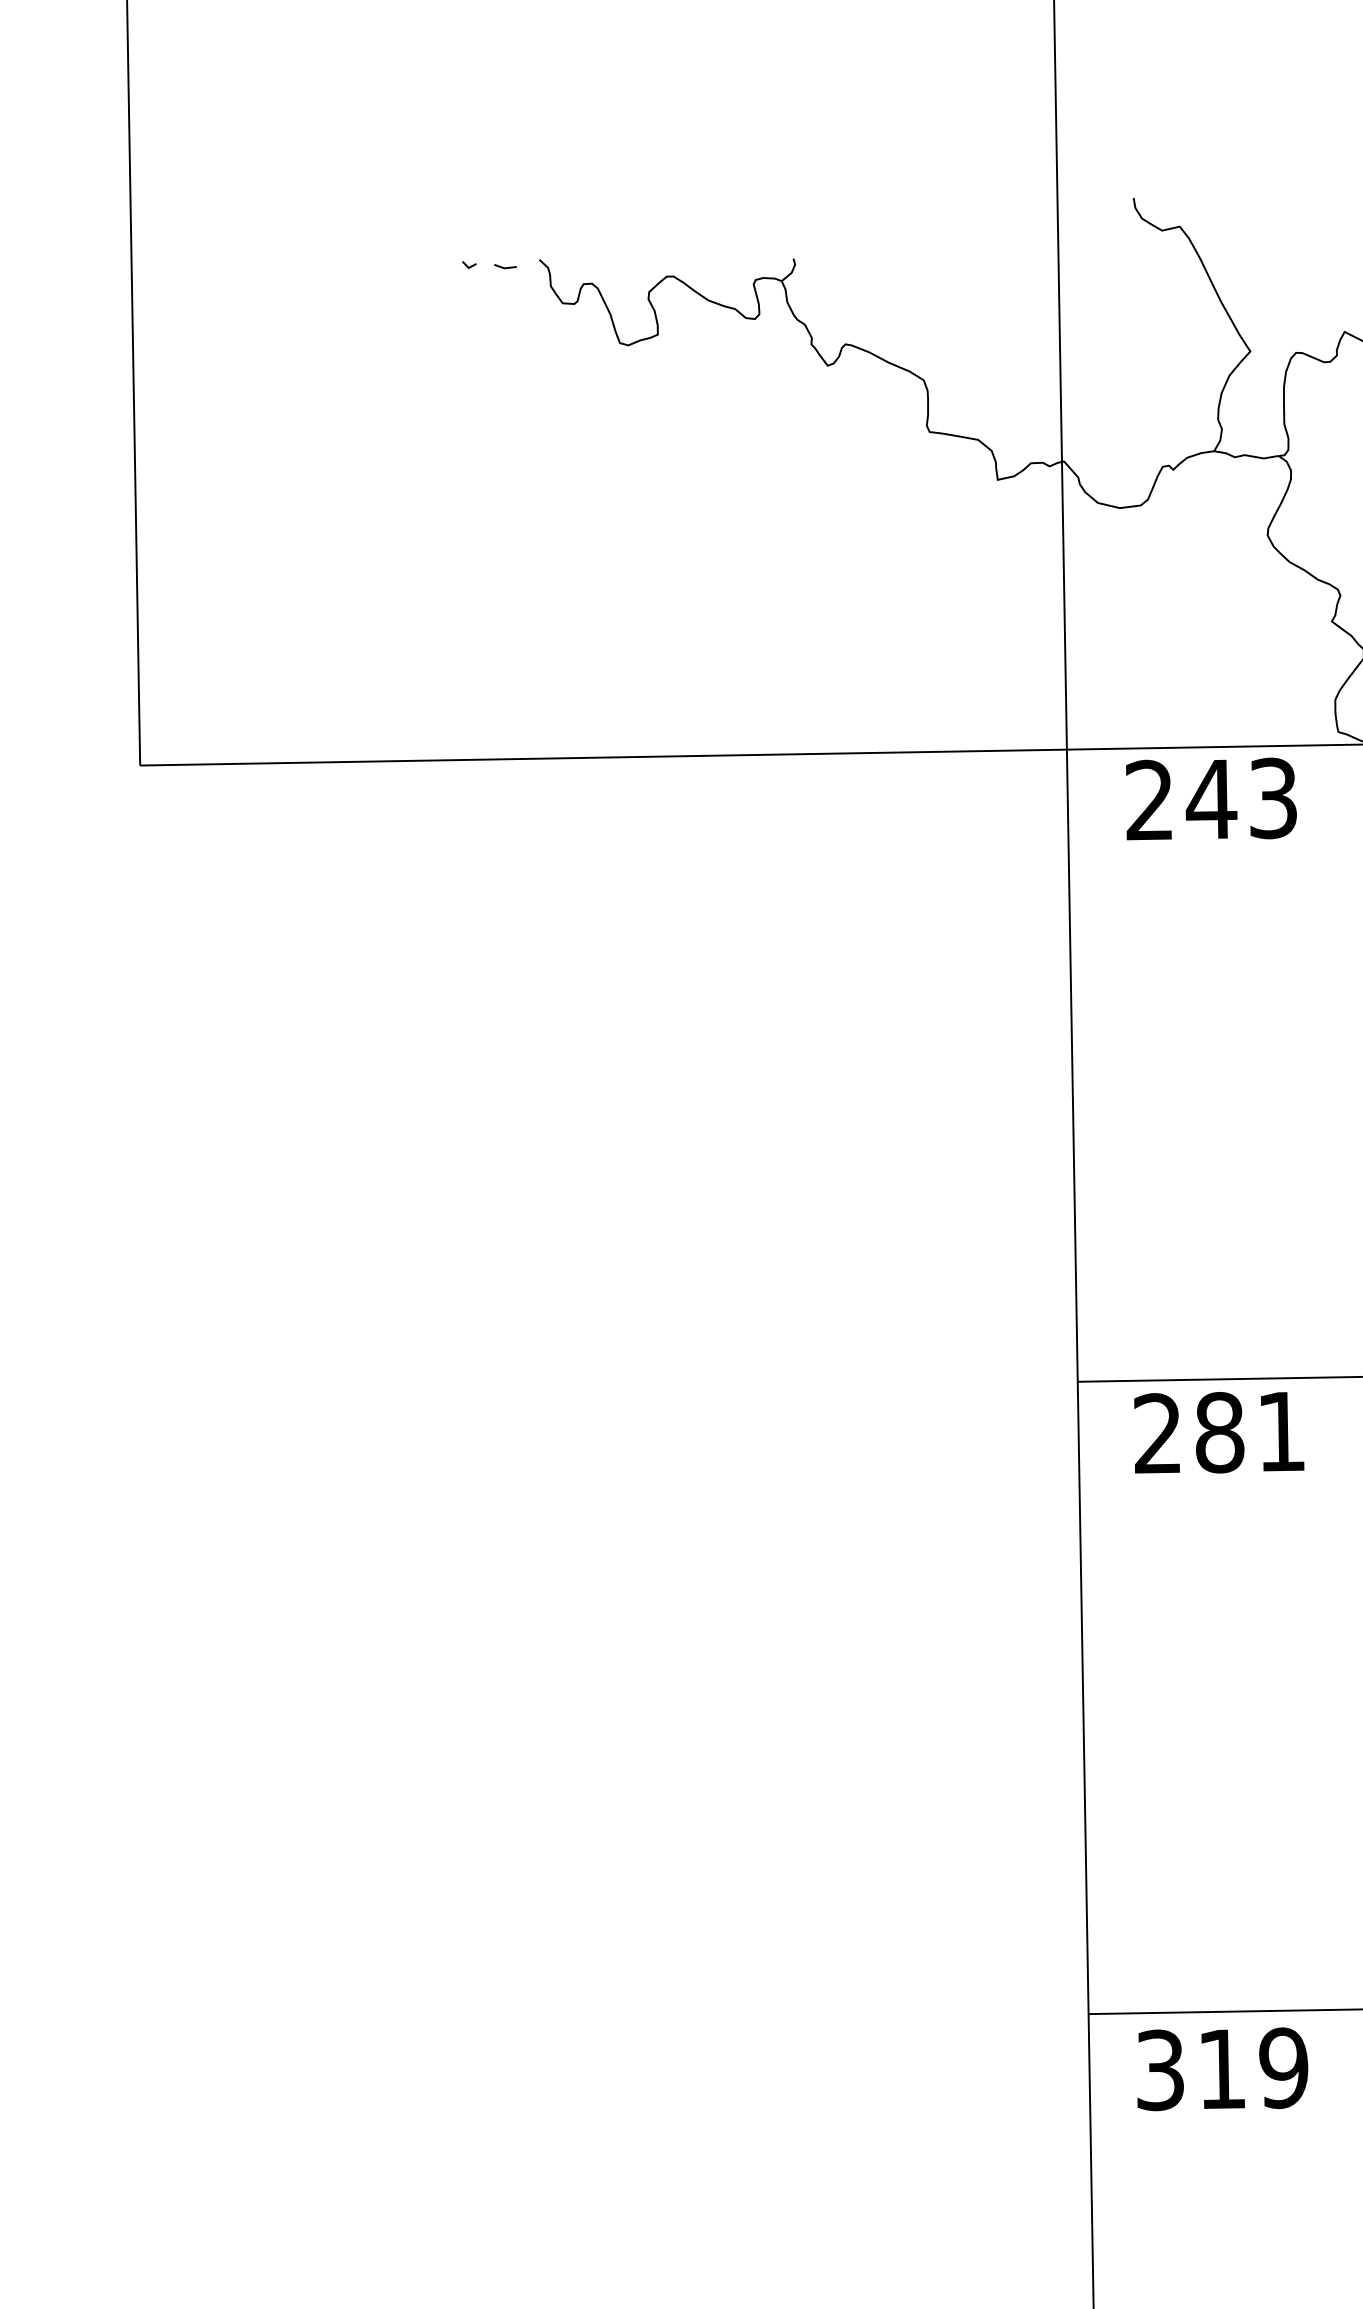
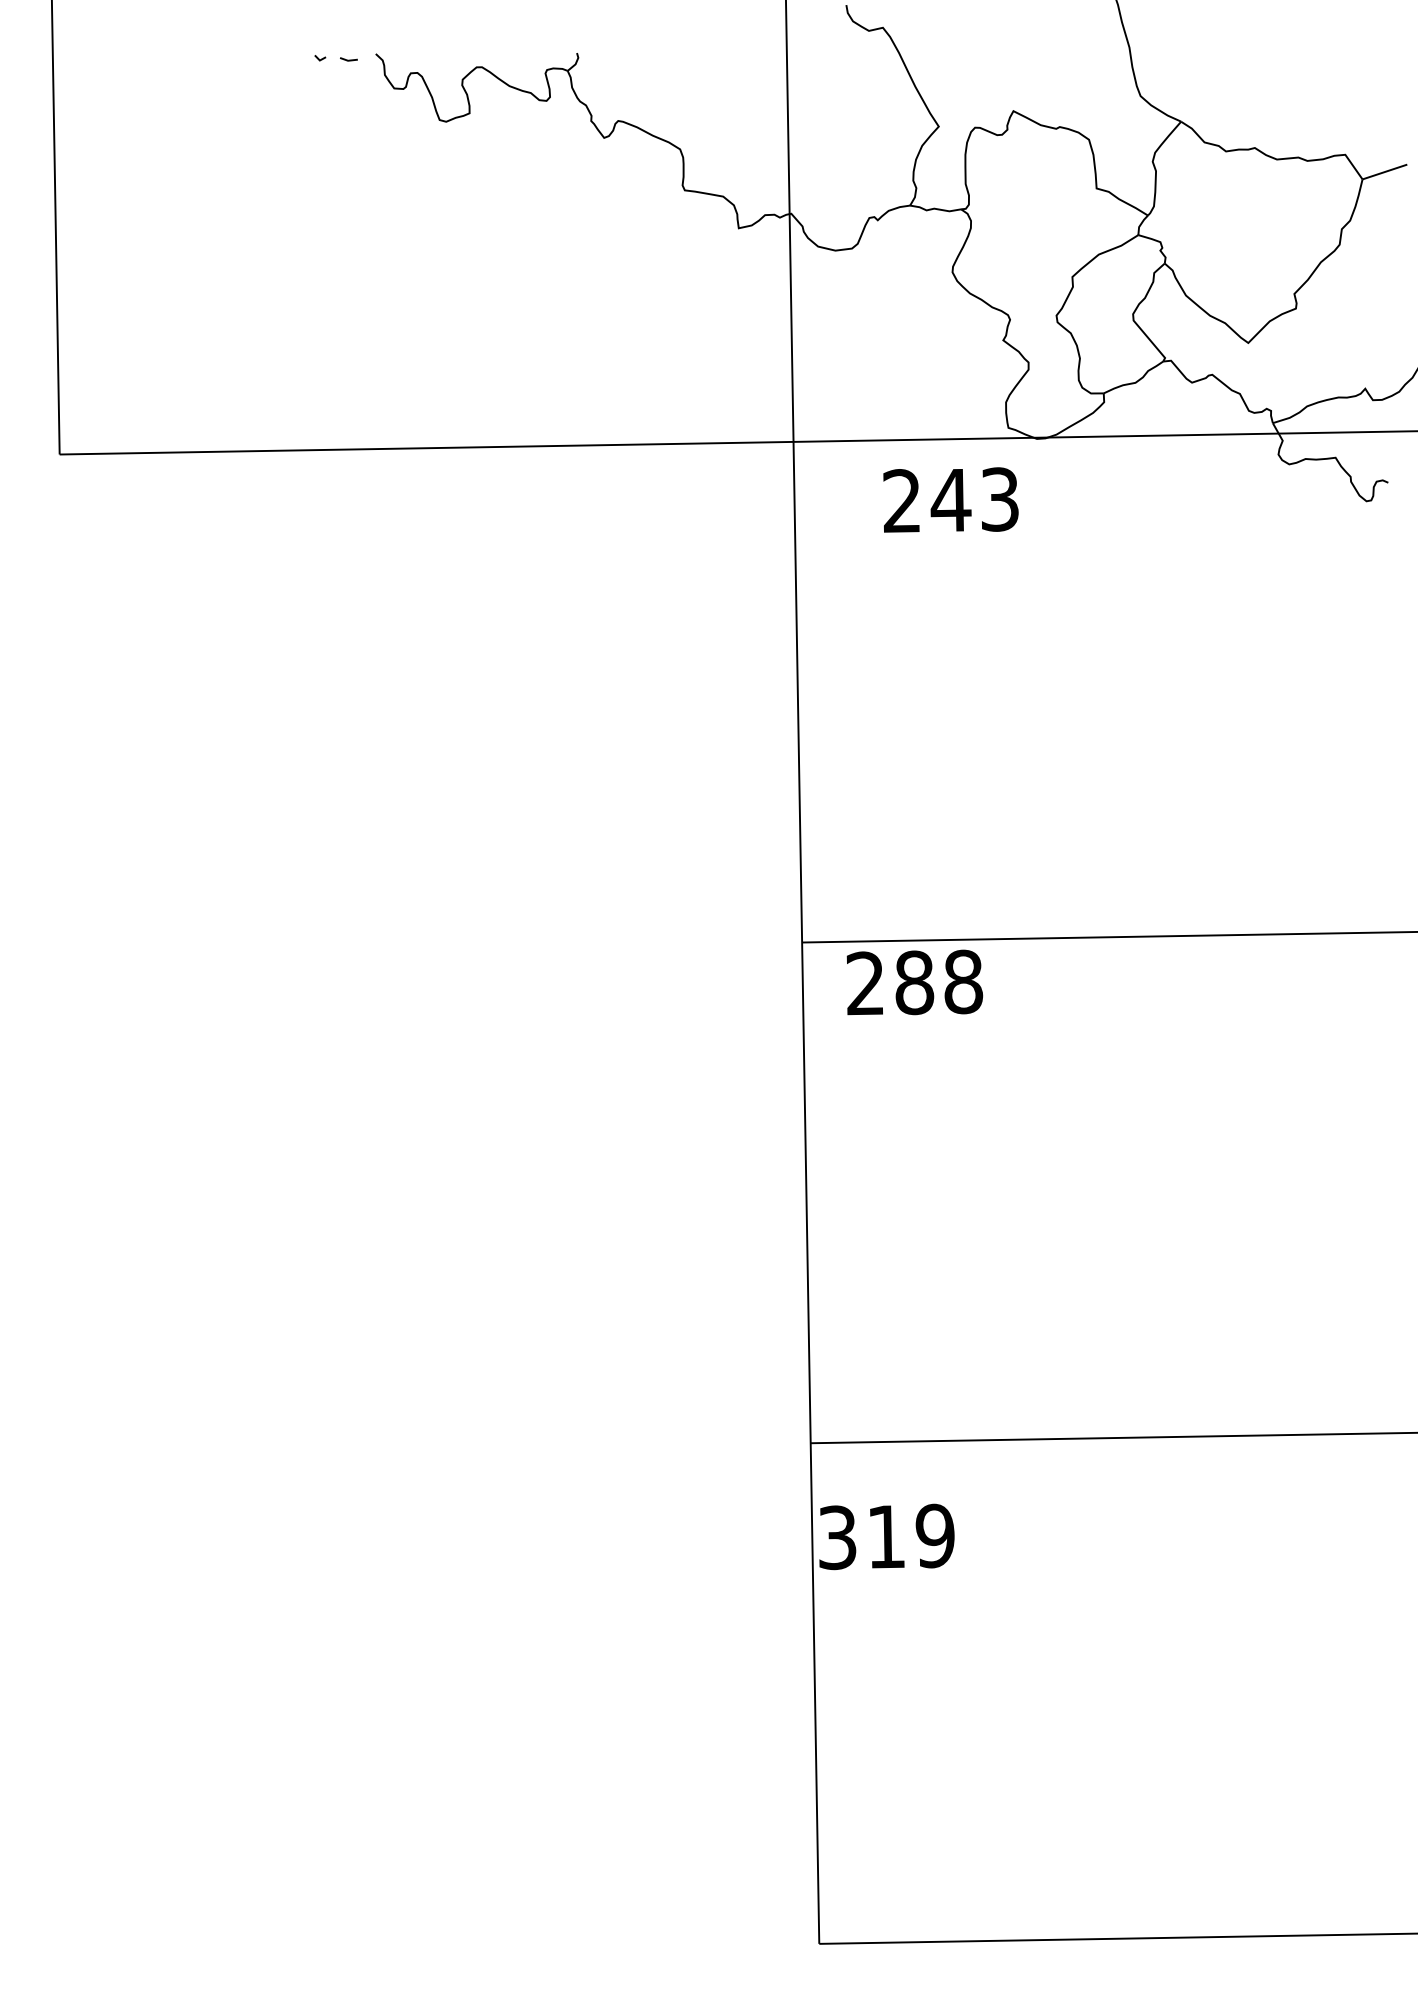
text: (1210, 798) -> (950, 499), moved
text: (1281, 1431) -> (963, 981), 281 -> 288
text: (1222, 2068) -> (886, 1536), moved

